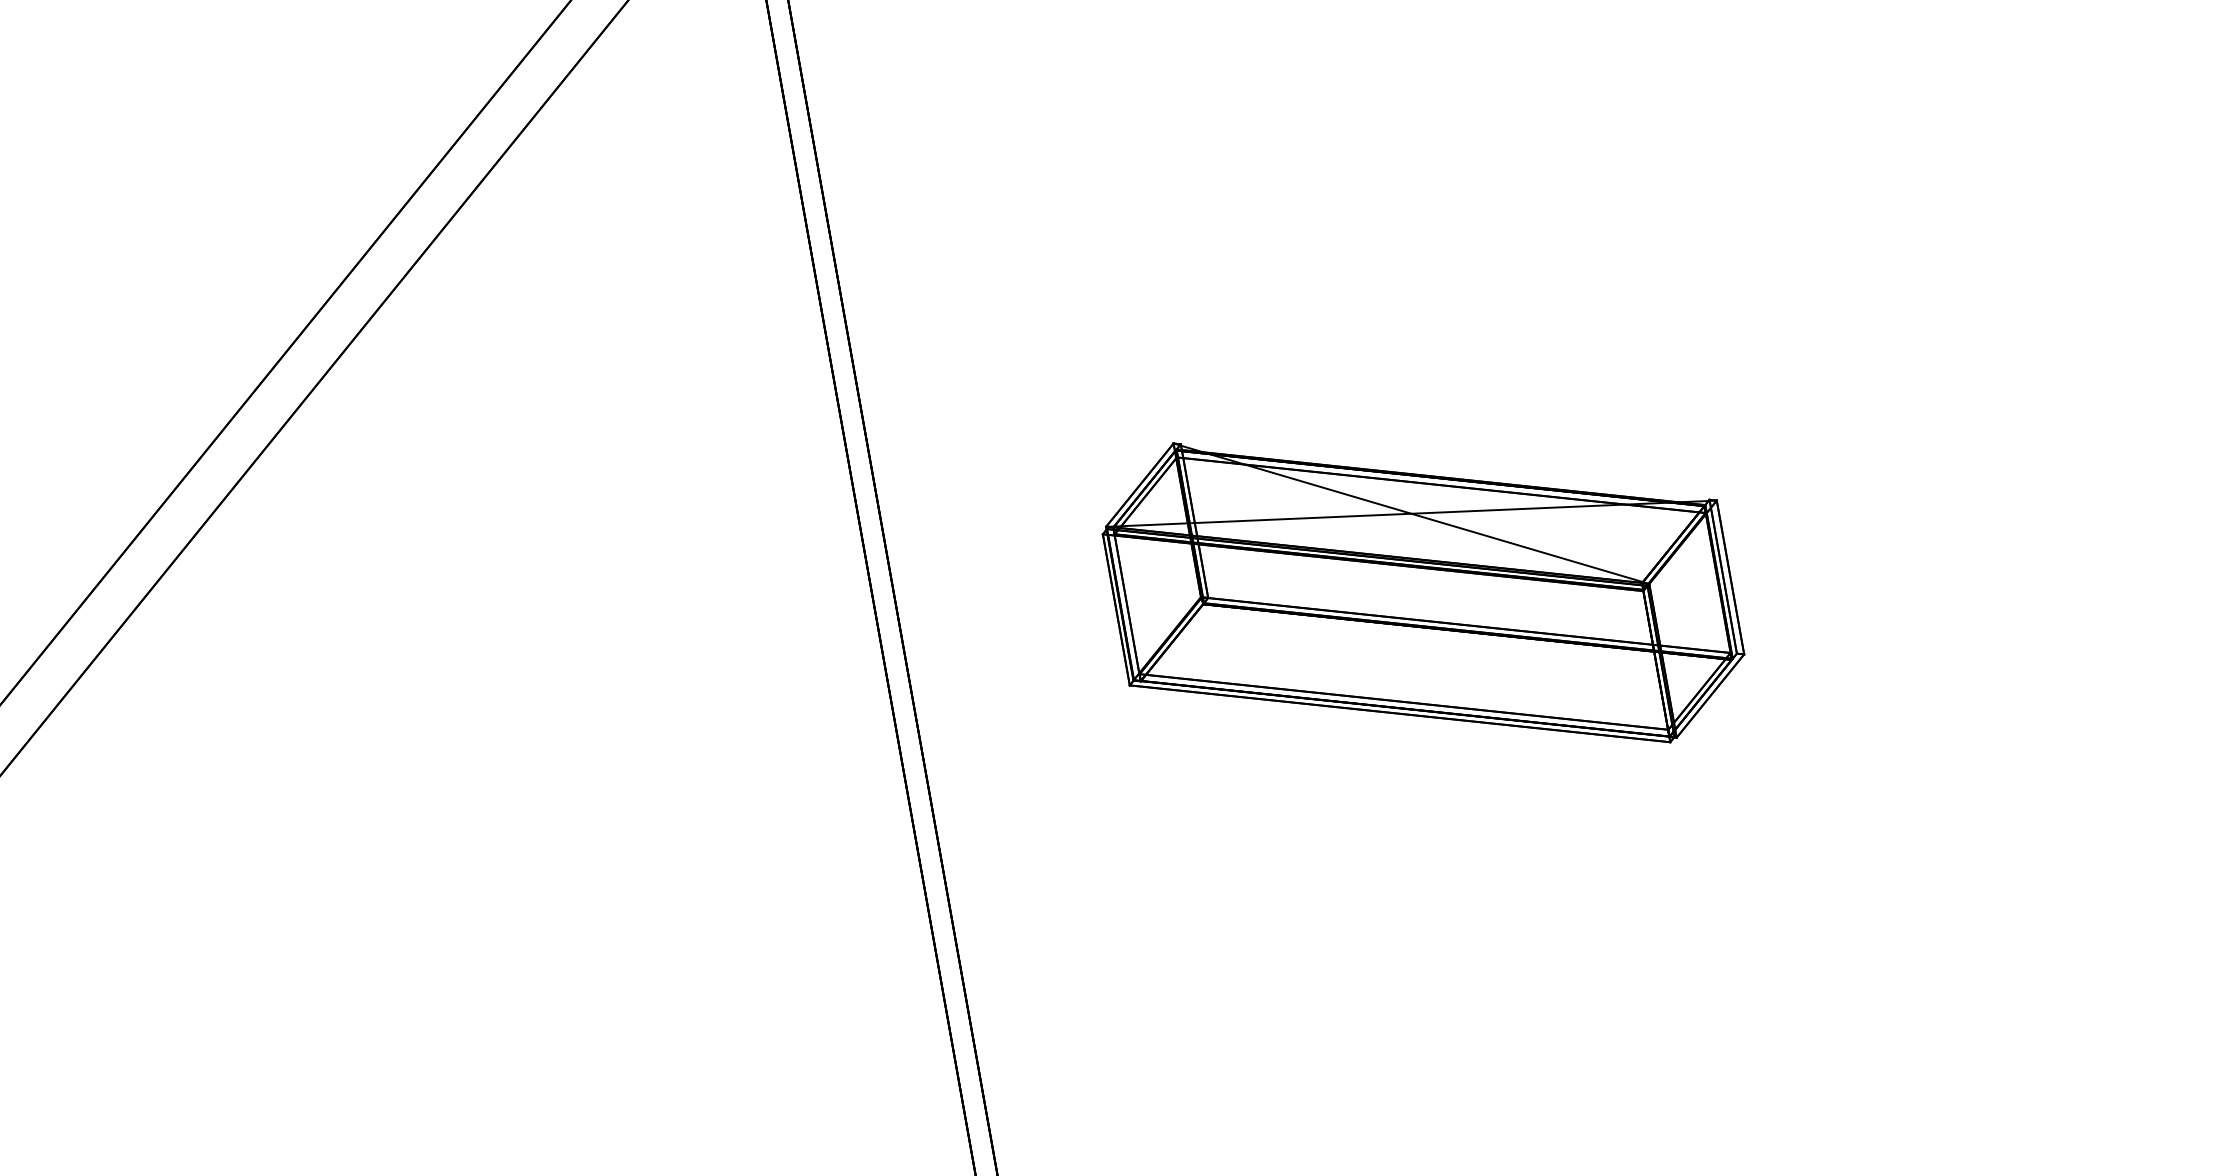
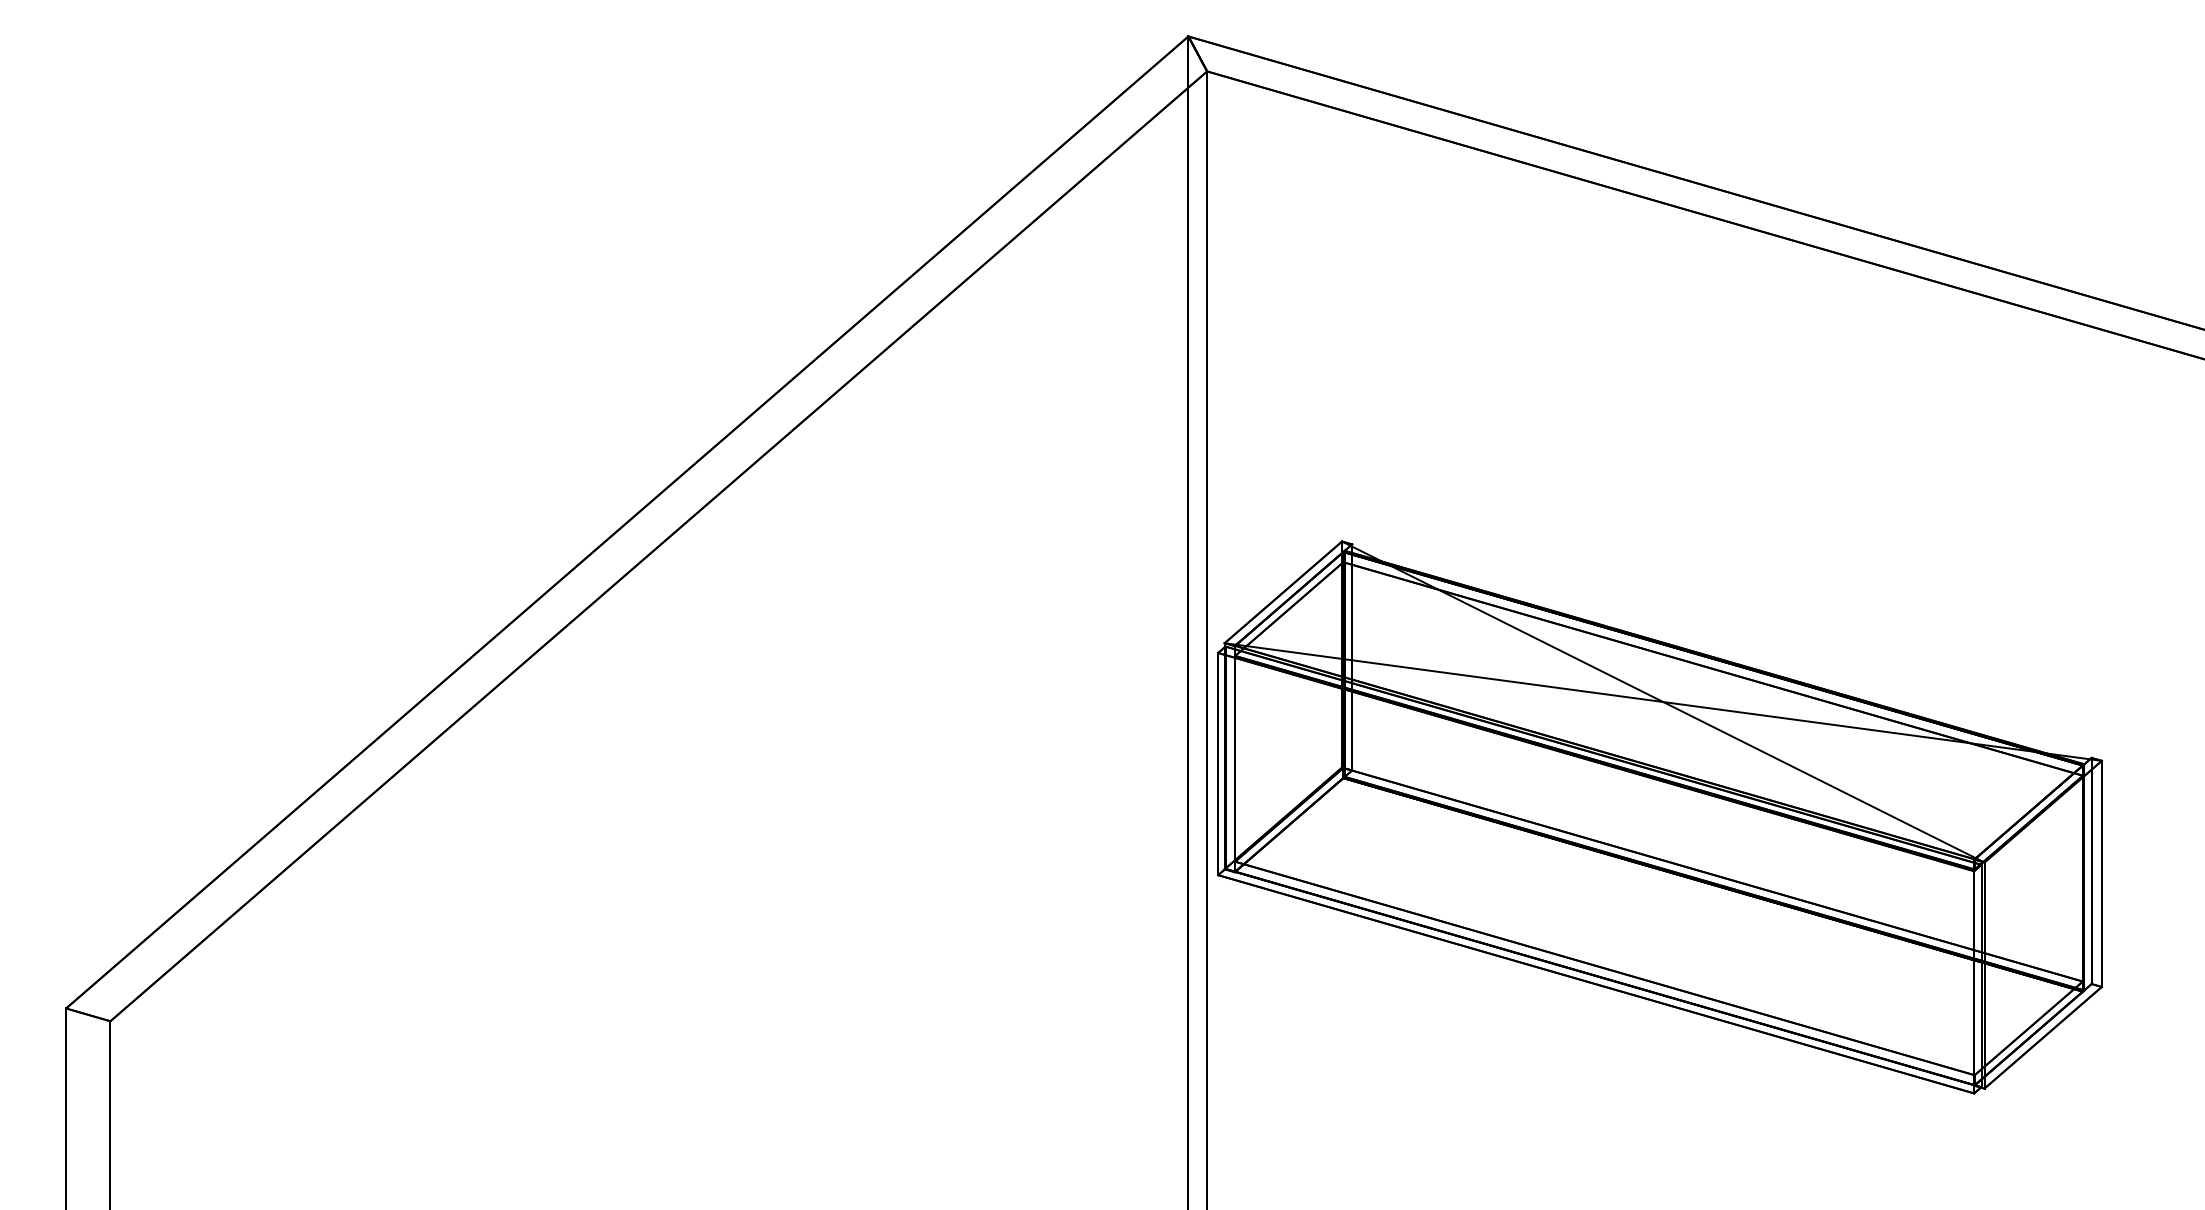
part: (1422, 592) -> (1659, 817), size x1.67

